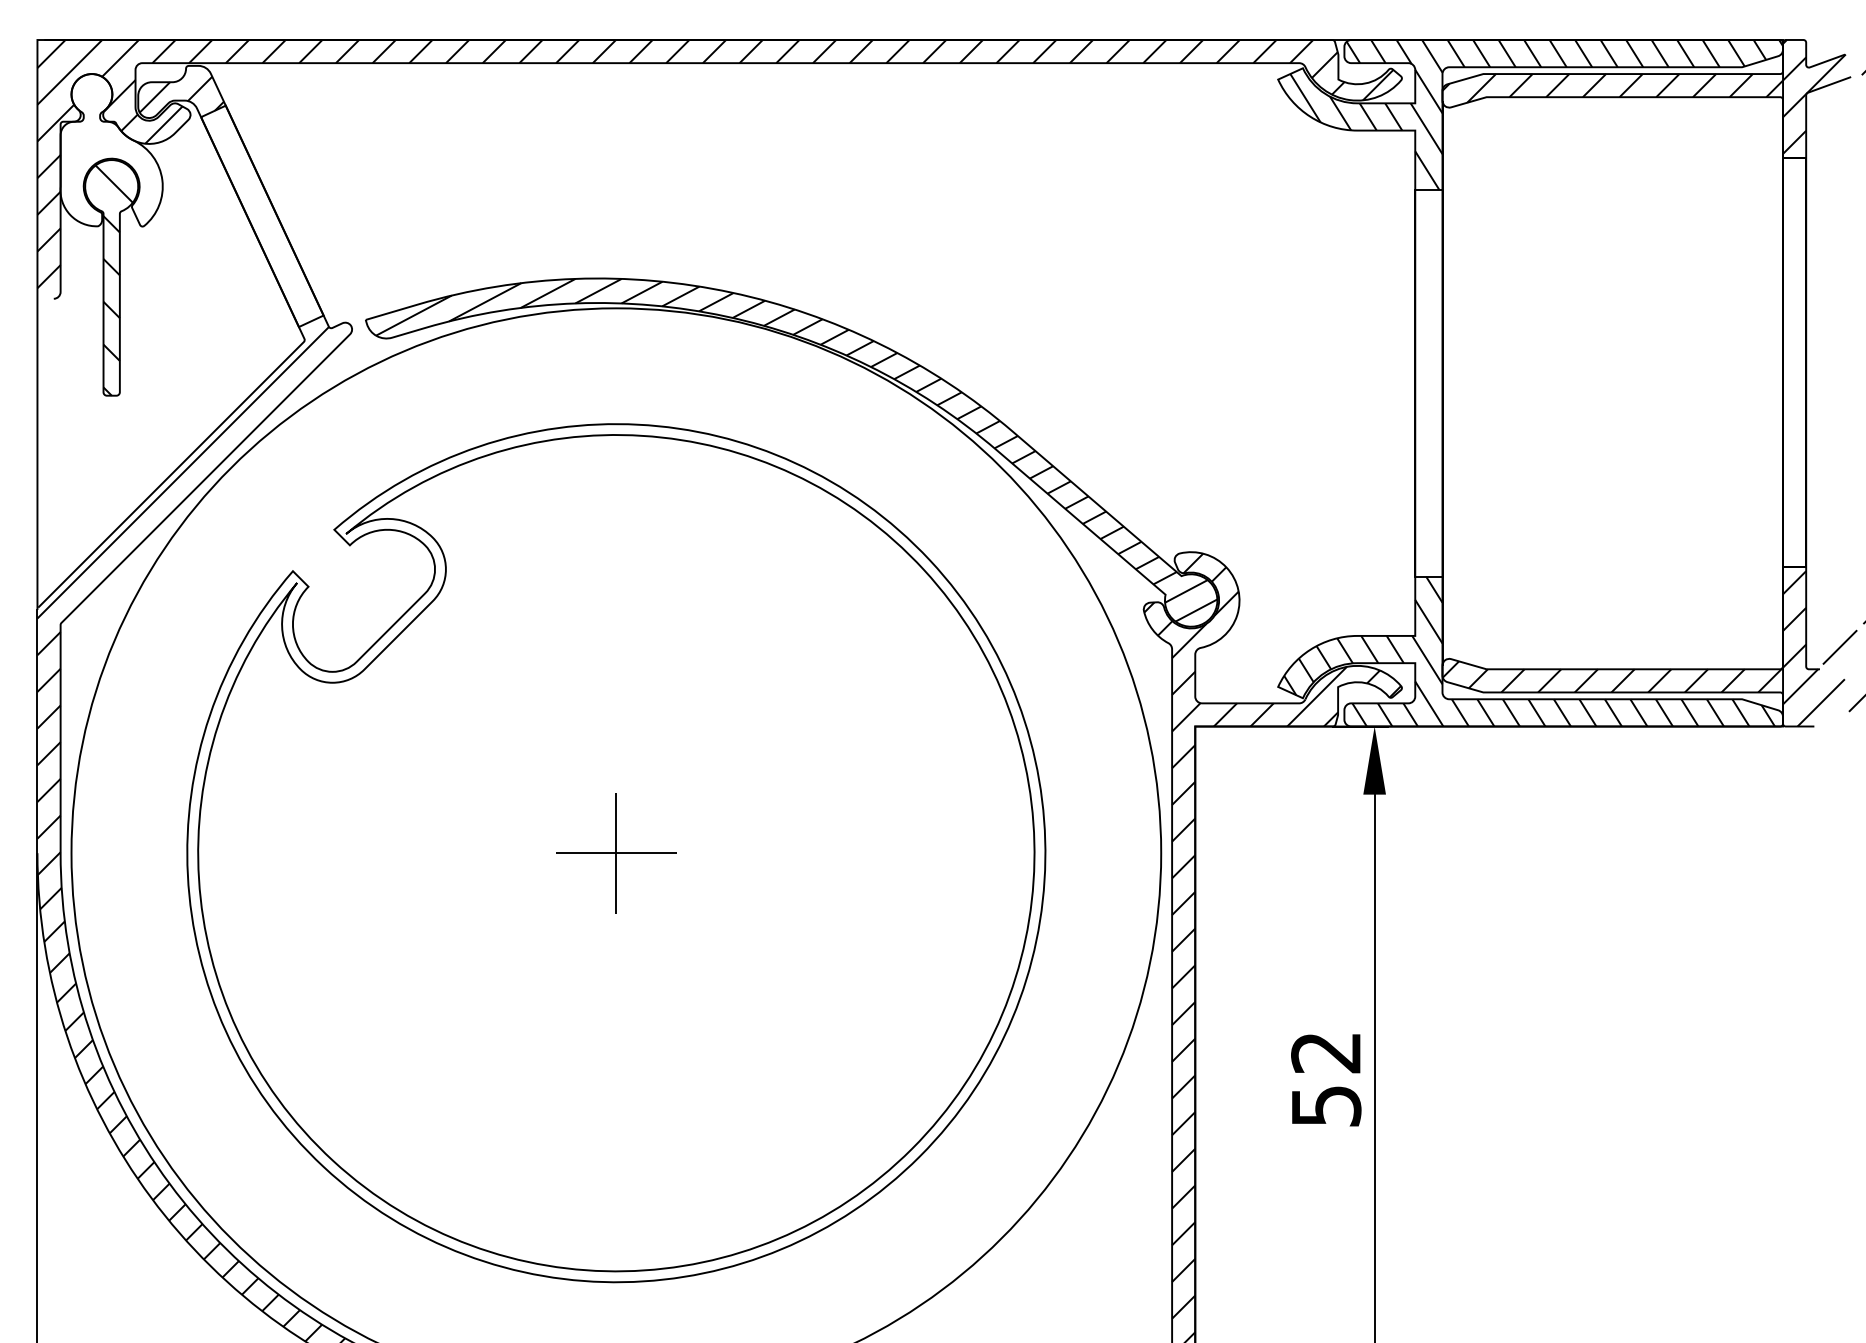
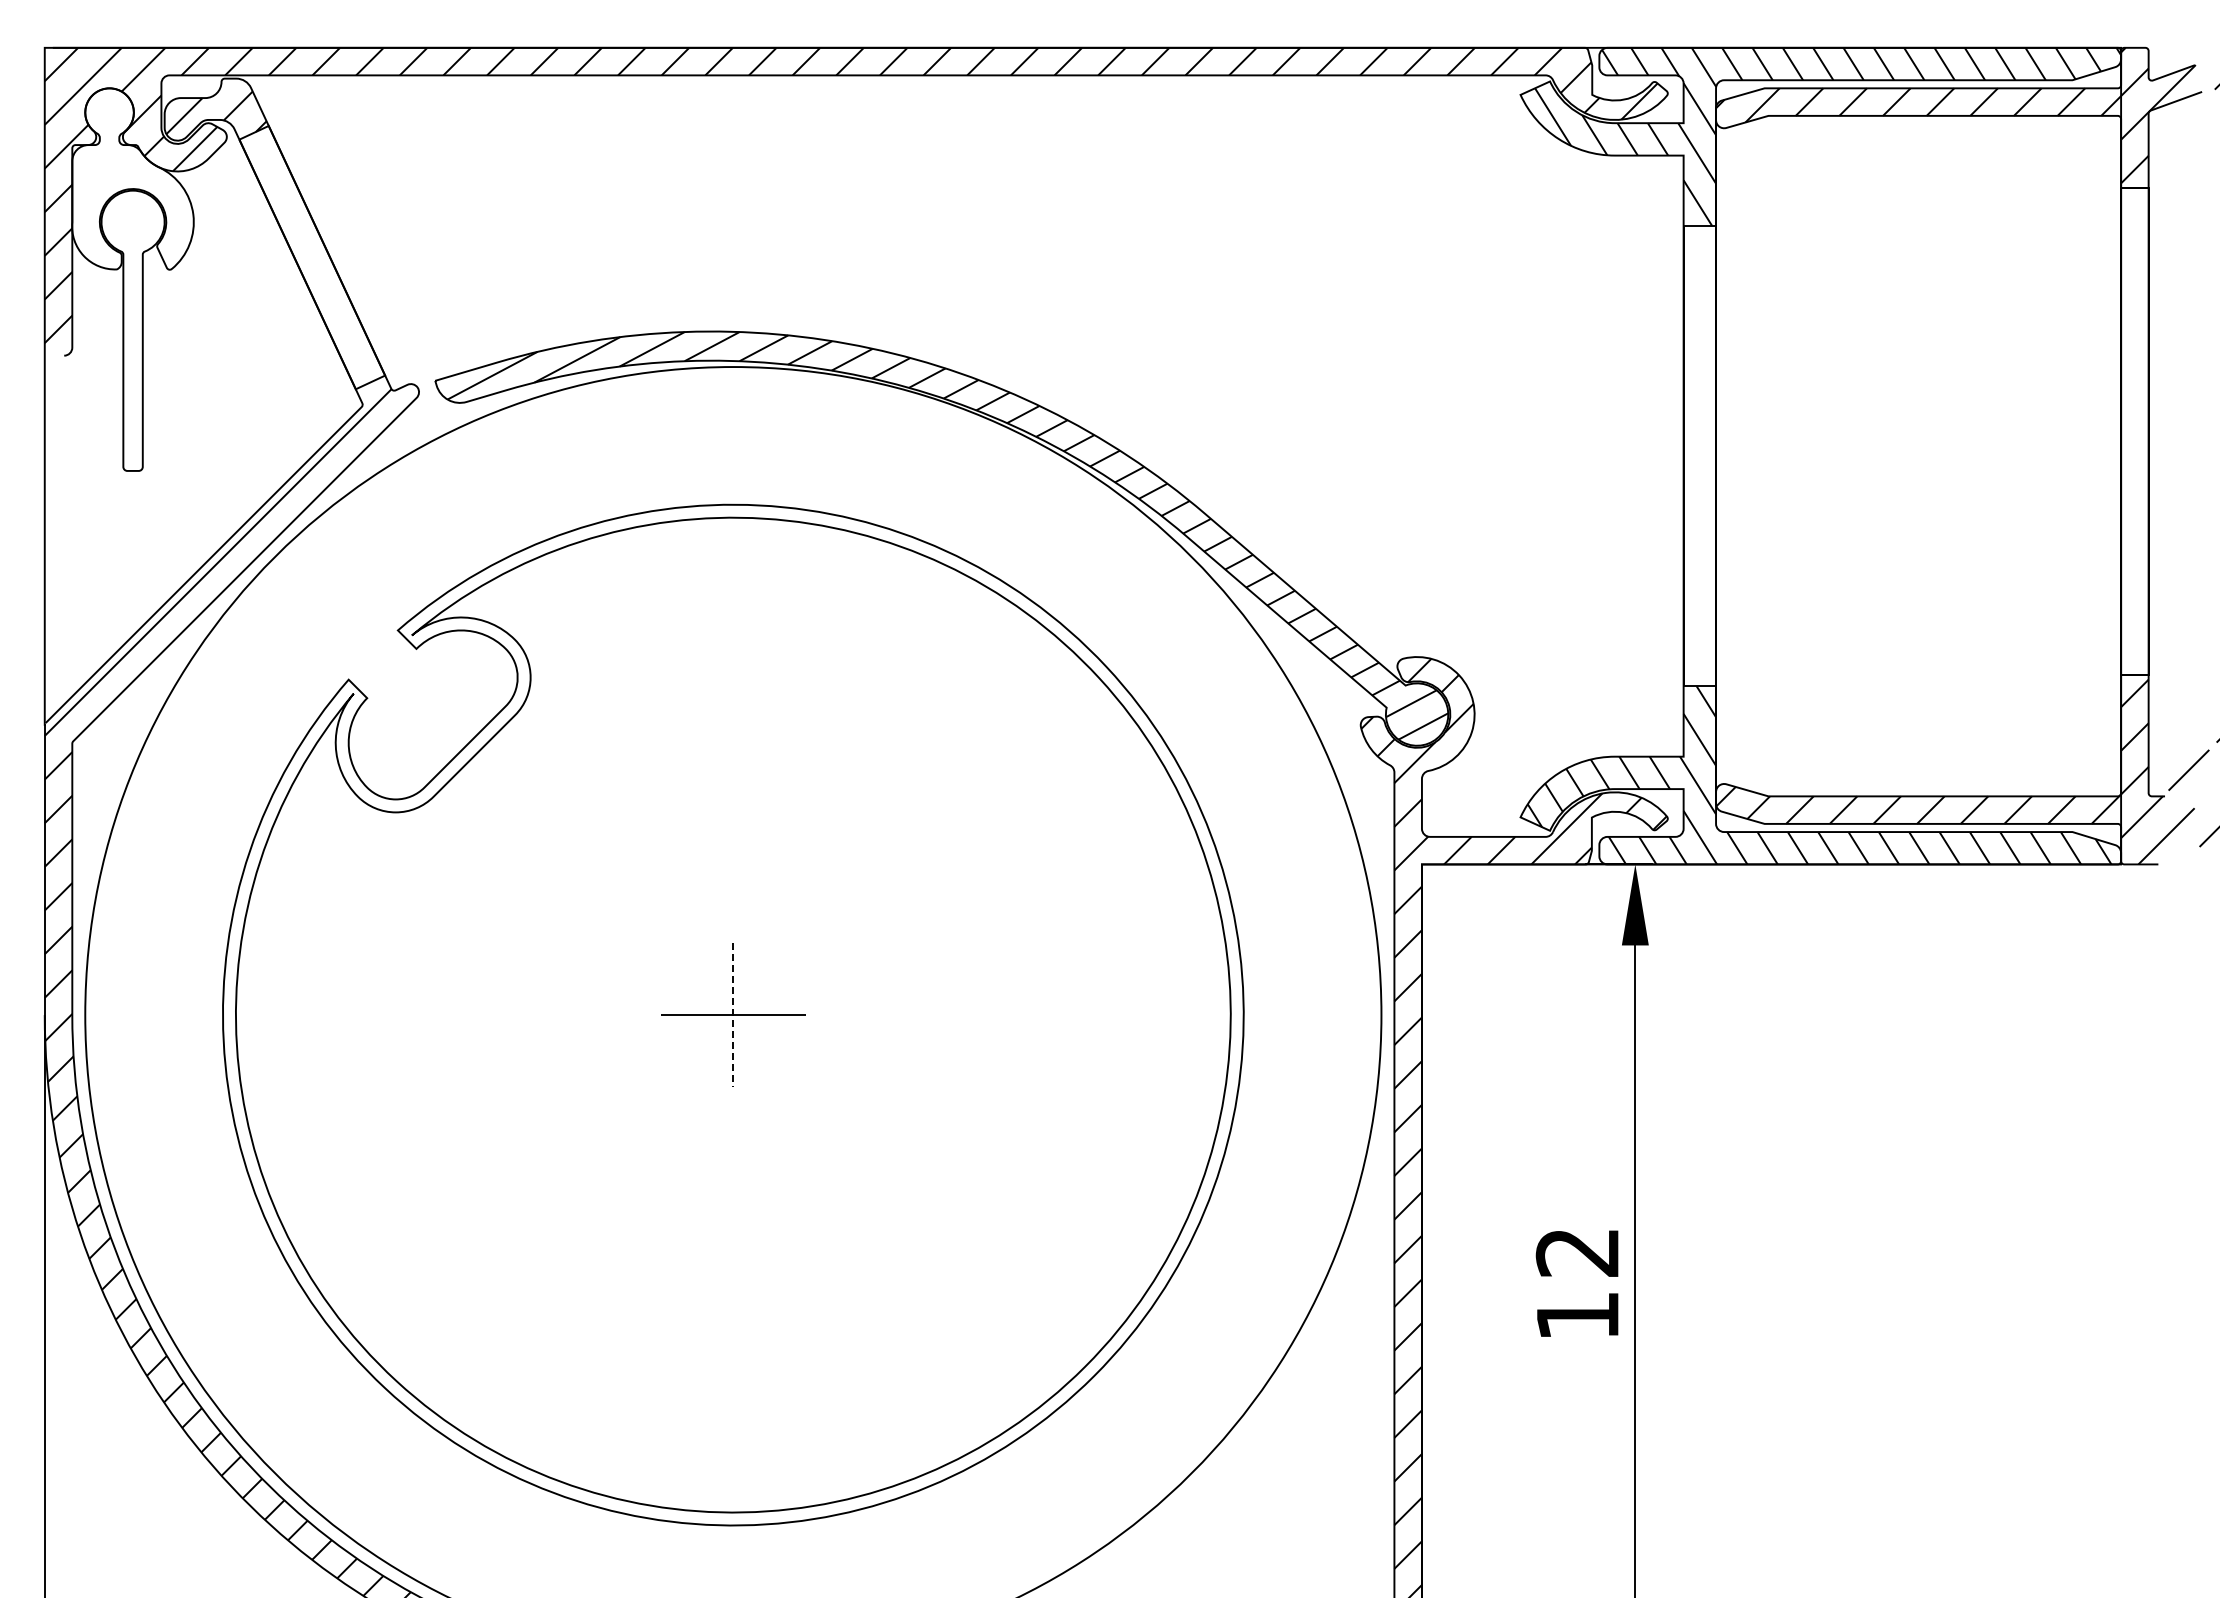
hatch: (113, 280) -> (135, 333), removed
line: (616, 853) -> (733, 1015), solid -> dashed
text: (1326, 1106) -> (1578, 1316), 52 -> 12

